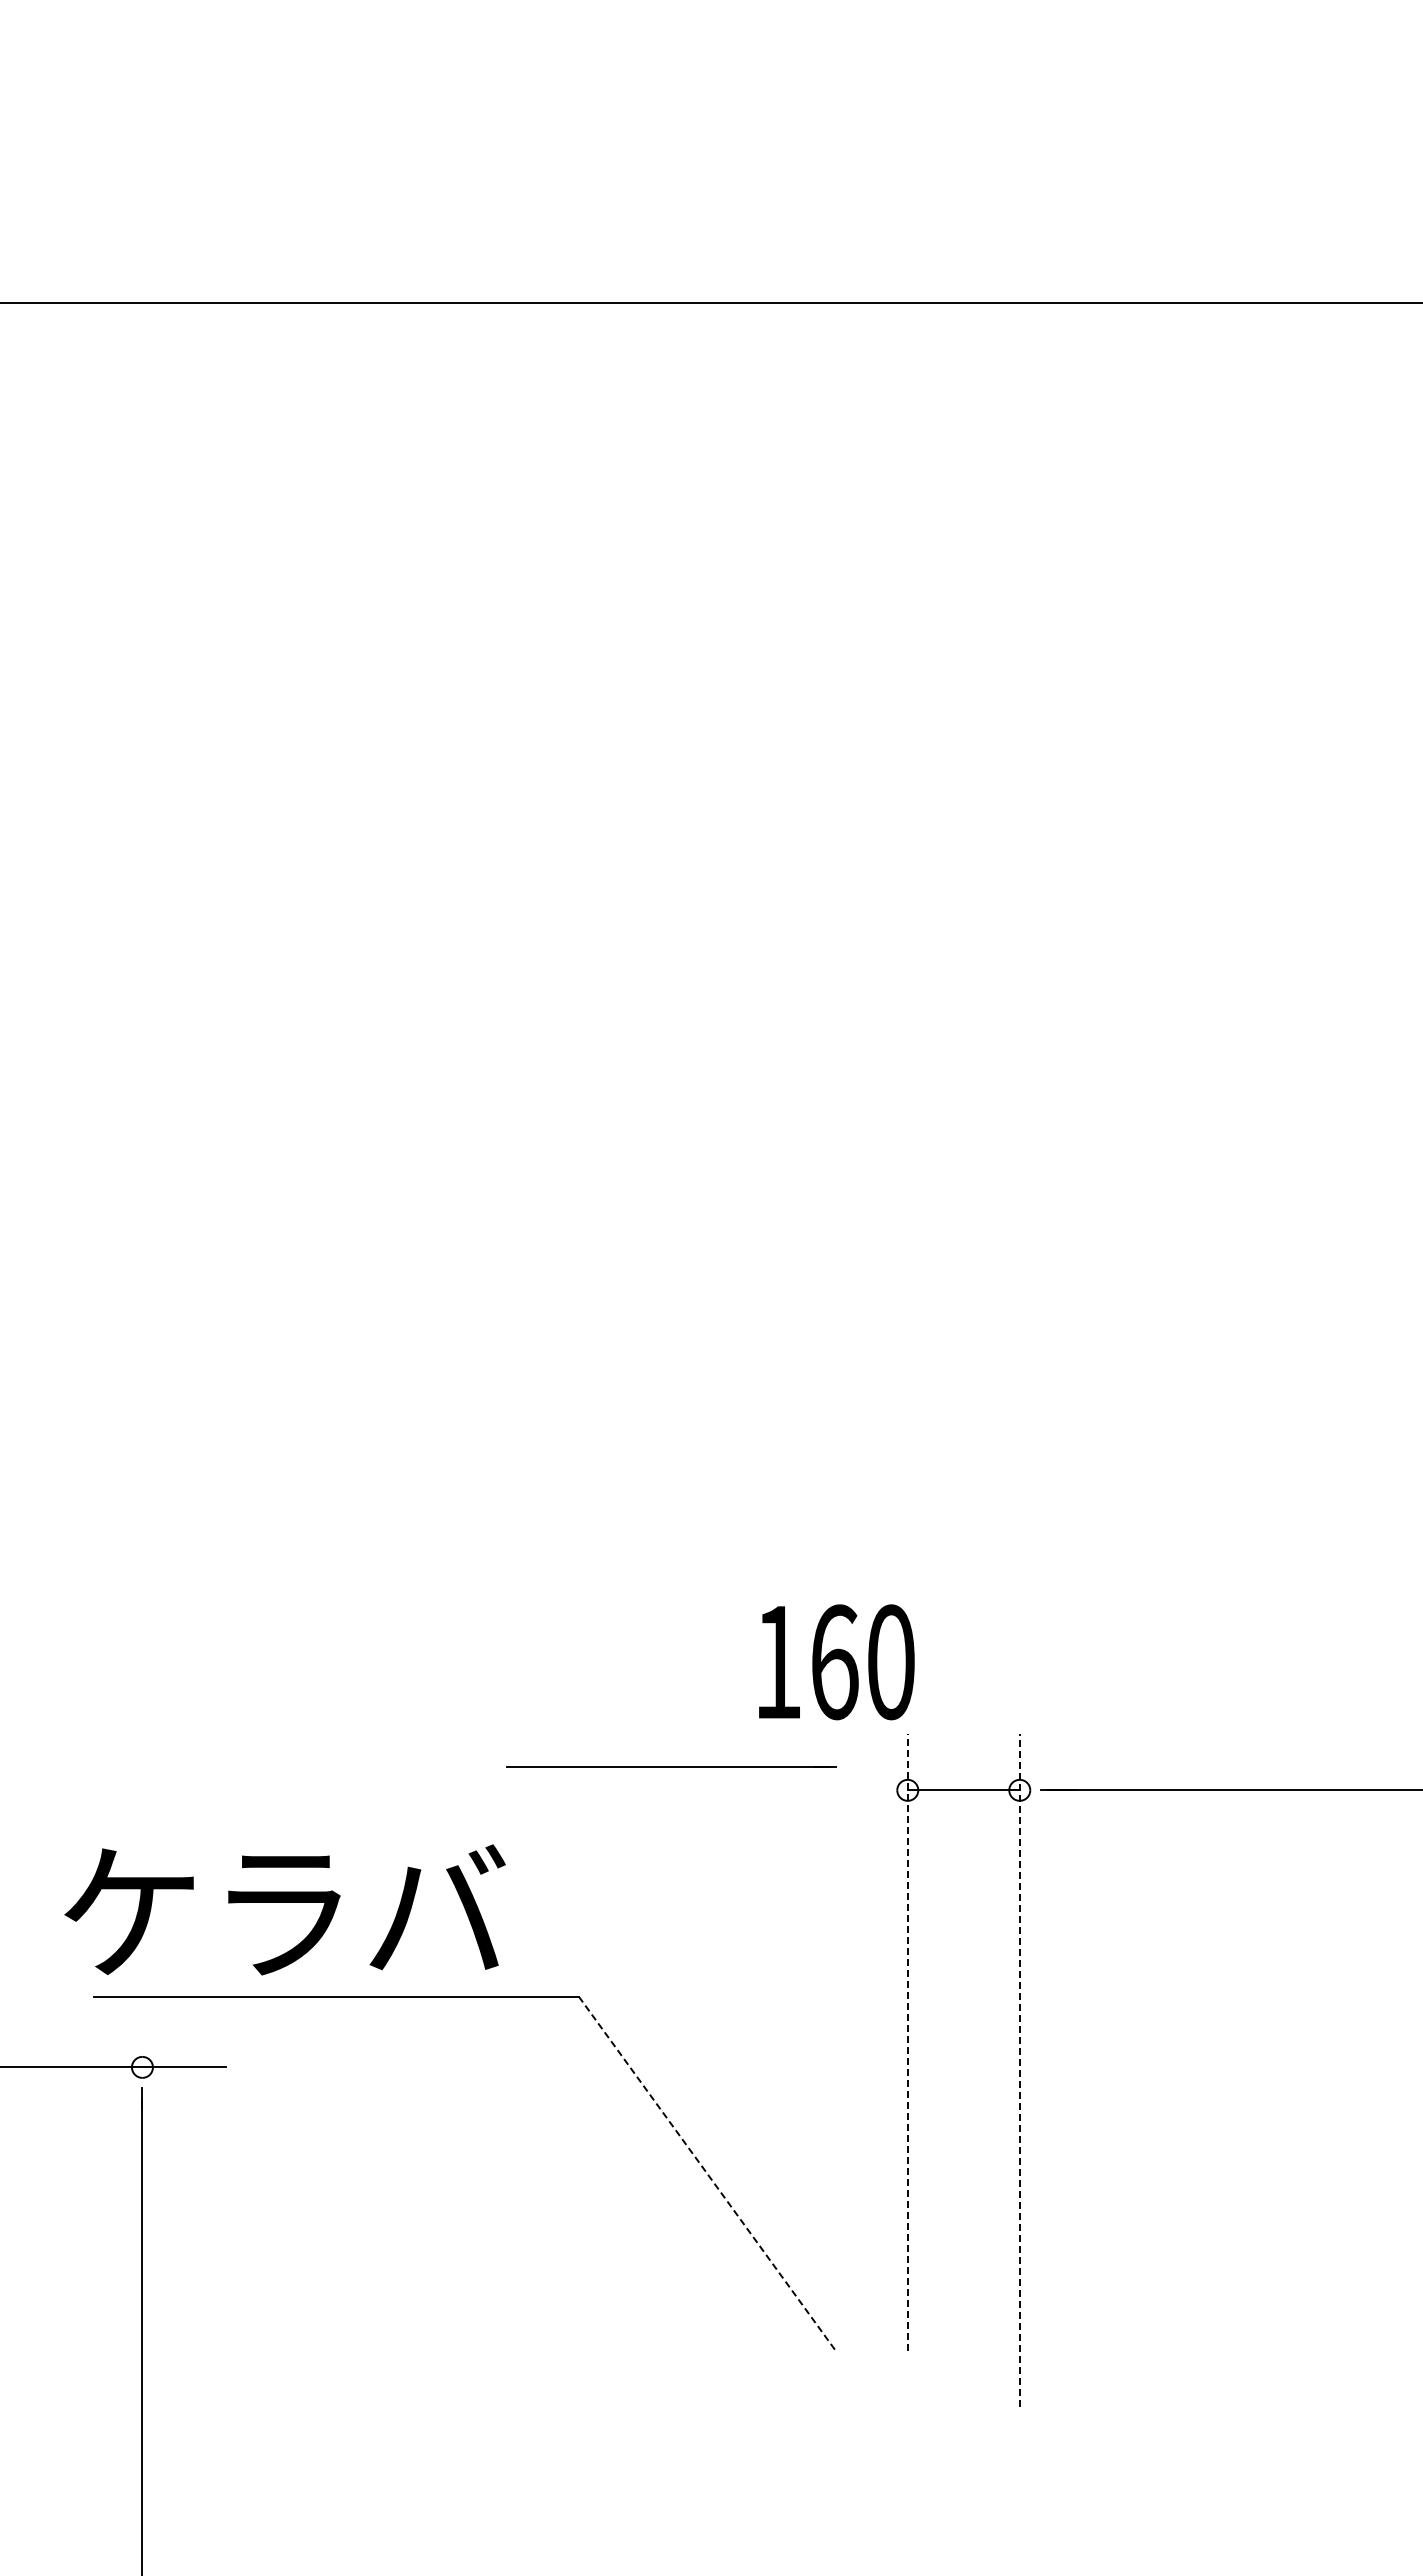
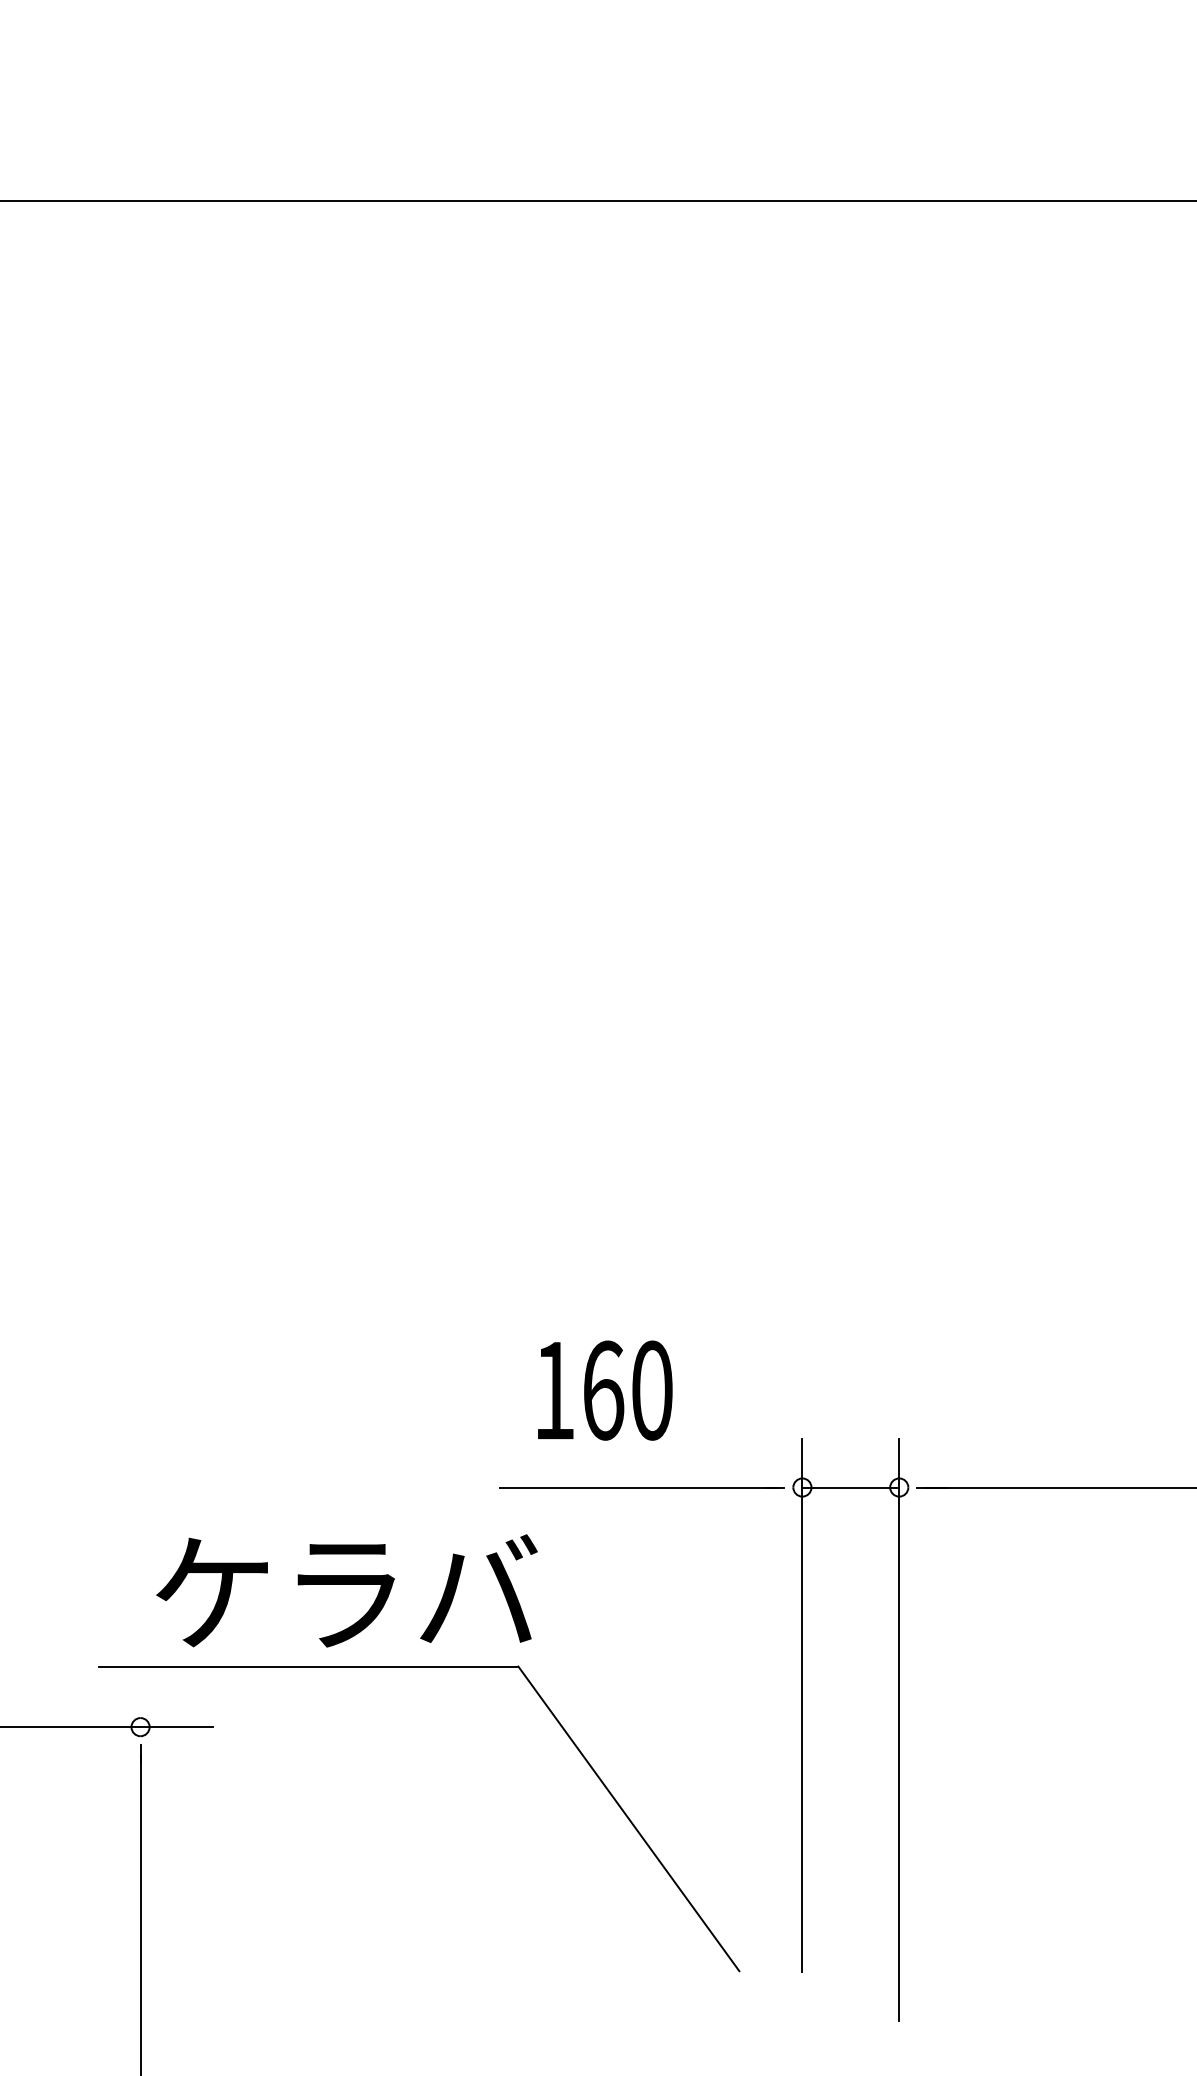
text: (836, 1662) -> (605, 1390), moved
line: (671, 1766) -> (642, 1486), moved
text: (284, 1909) -> (346, 1590), moved
line: (907, 2042) -> (802, 1705), dashed -> solid
line: (1019, 2070) -> (899, 1729), dashed -> solid
line: (707, 2173) -> (629, 1818), dashed -> solid

